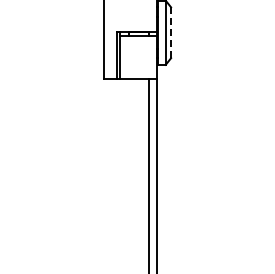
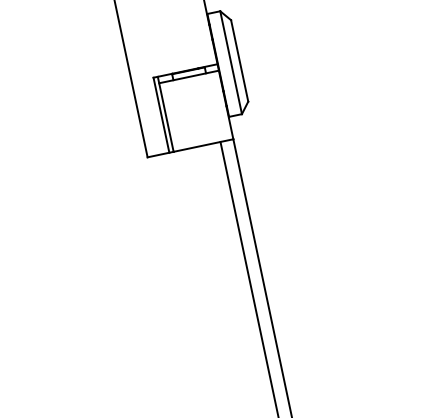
line: (171, 32) -> (240, 60), dashed -> solid

